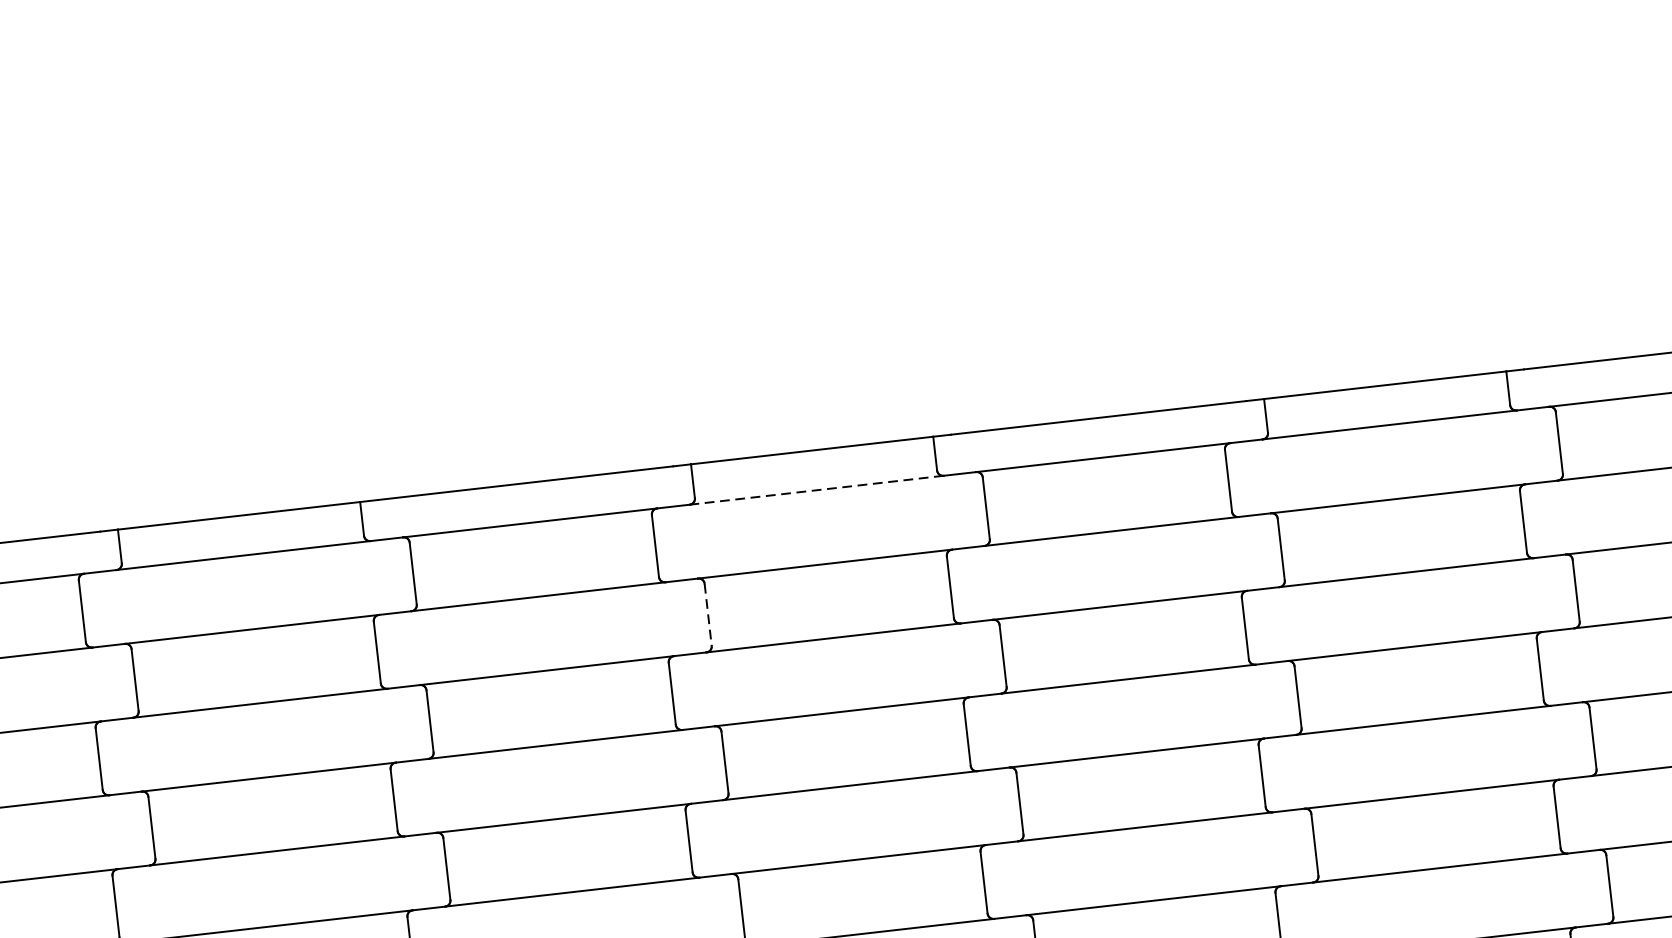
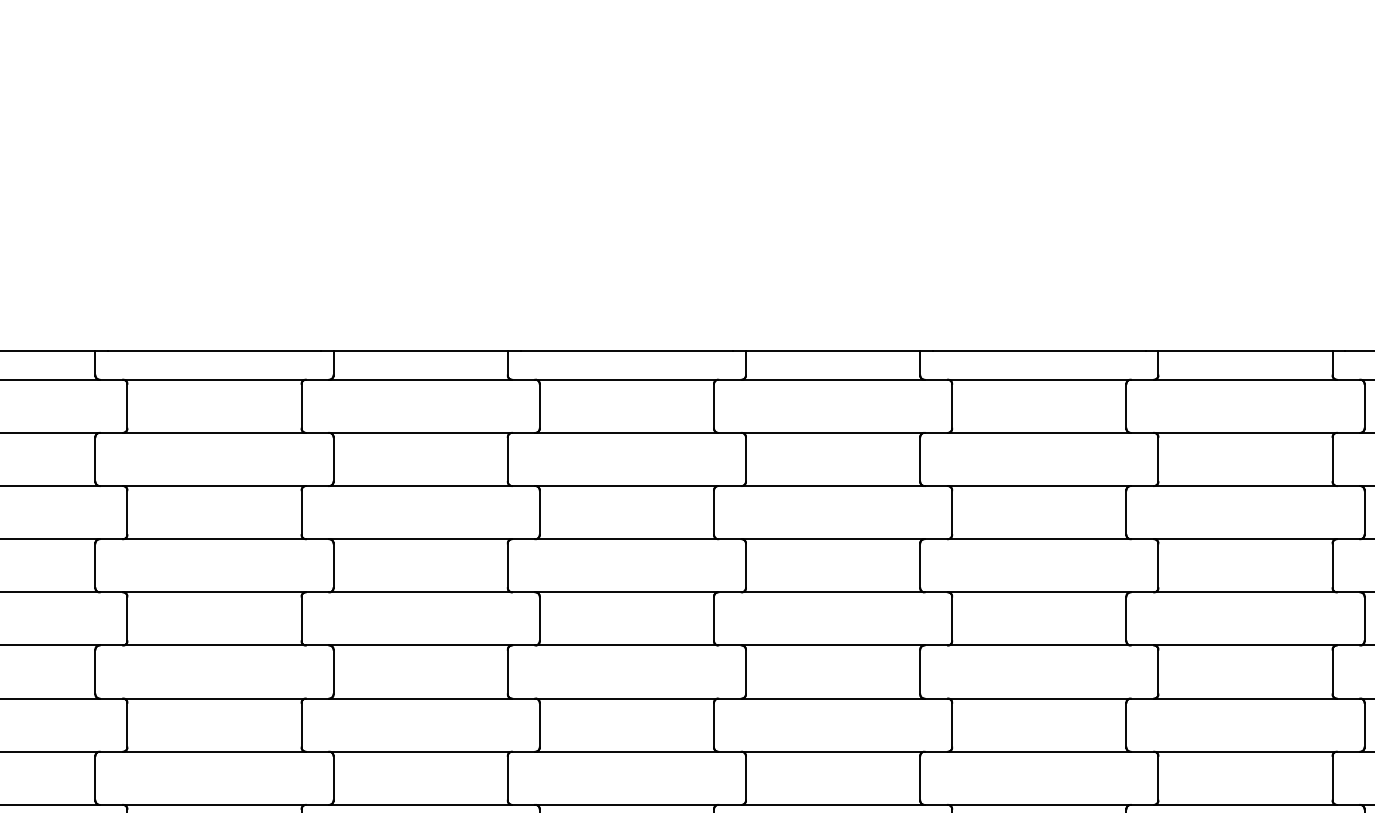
line: (815, 489) -> (832, 379), dashed -> solid
line: (707, 614) -> (745, 459), dashed -> solid

